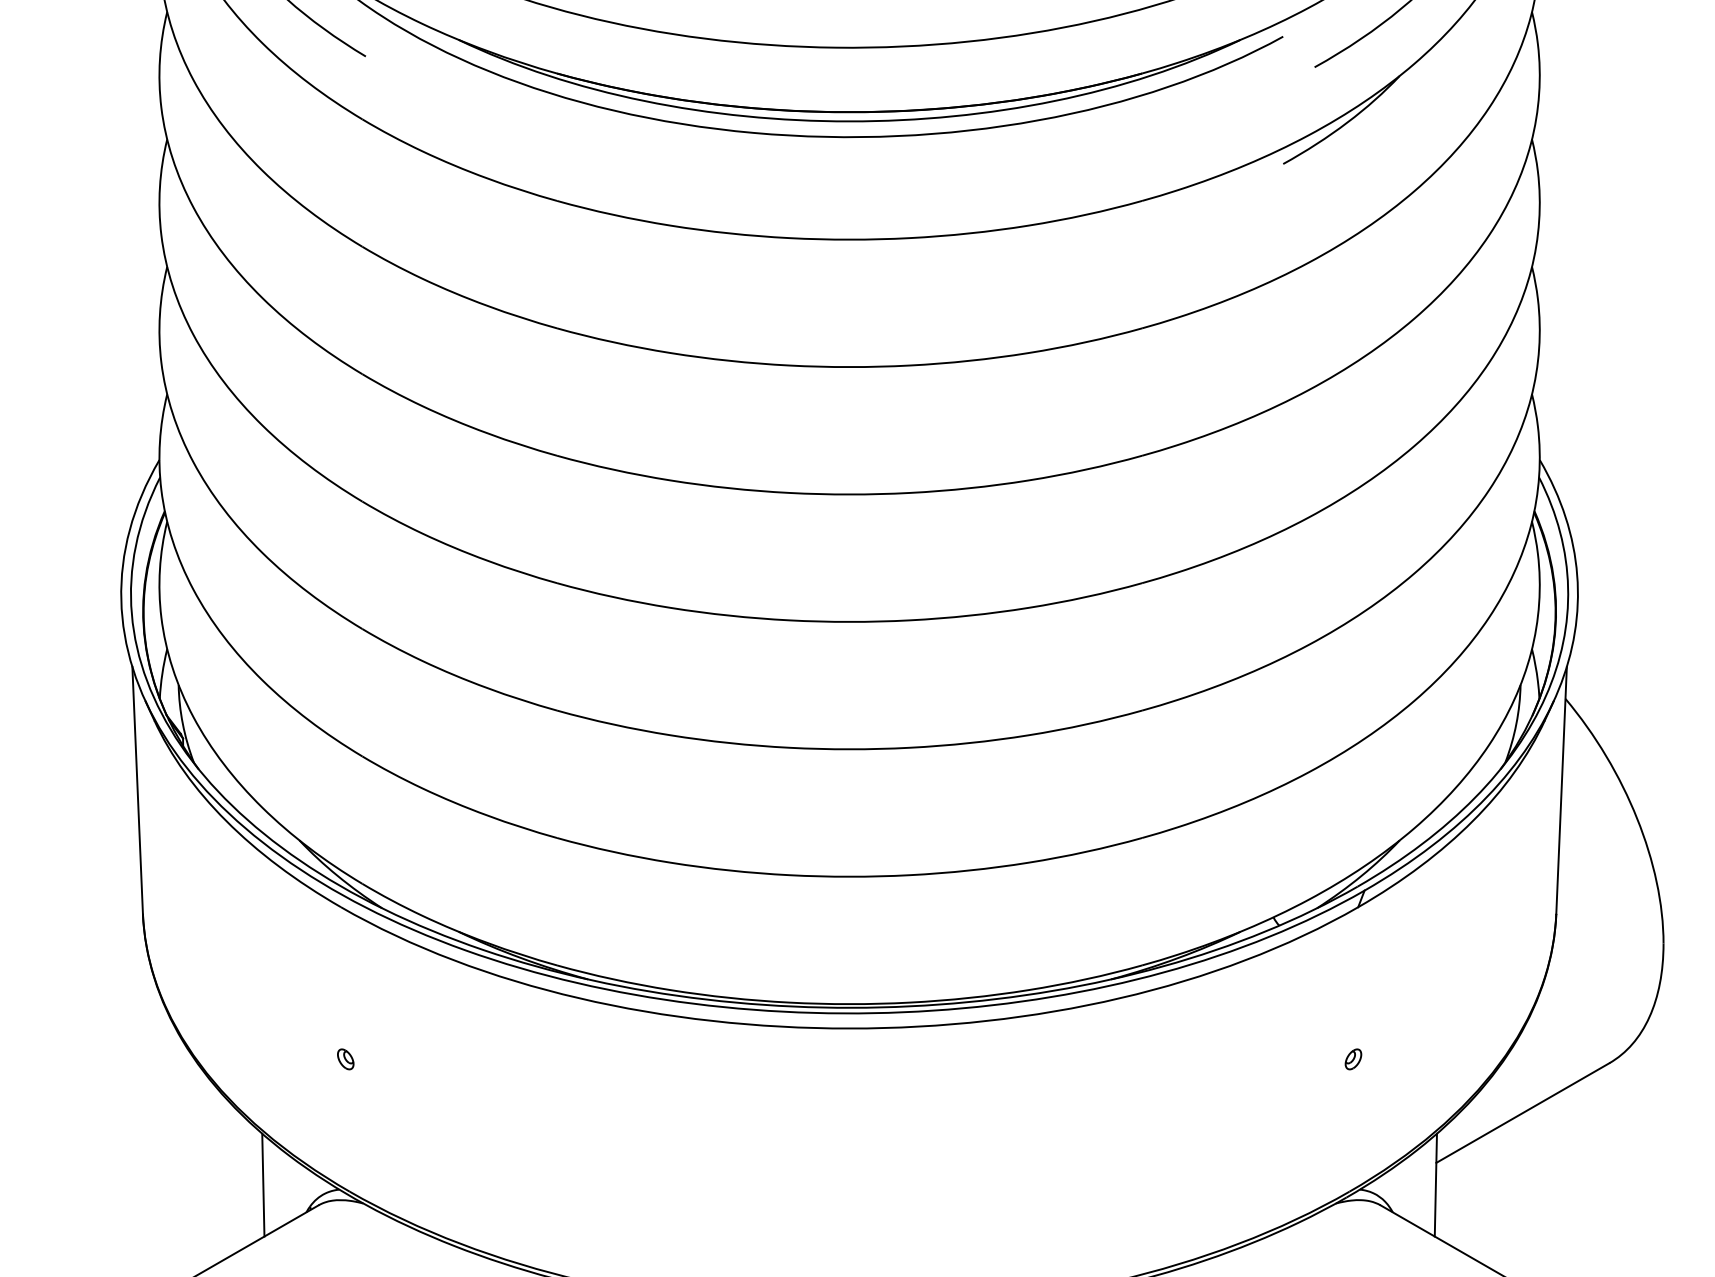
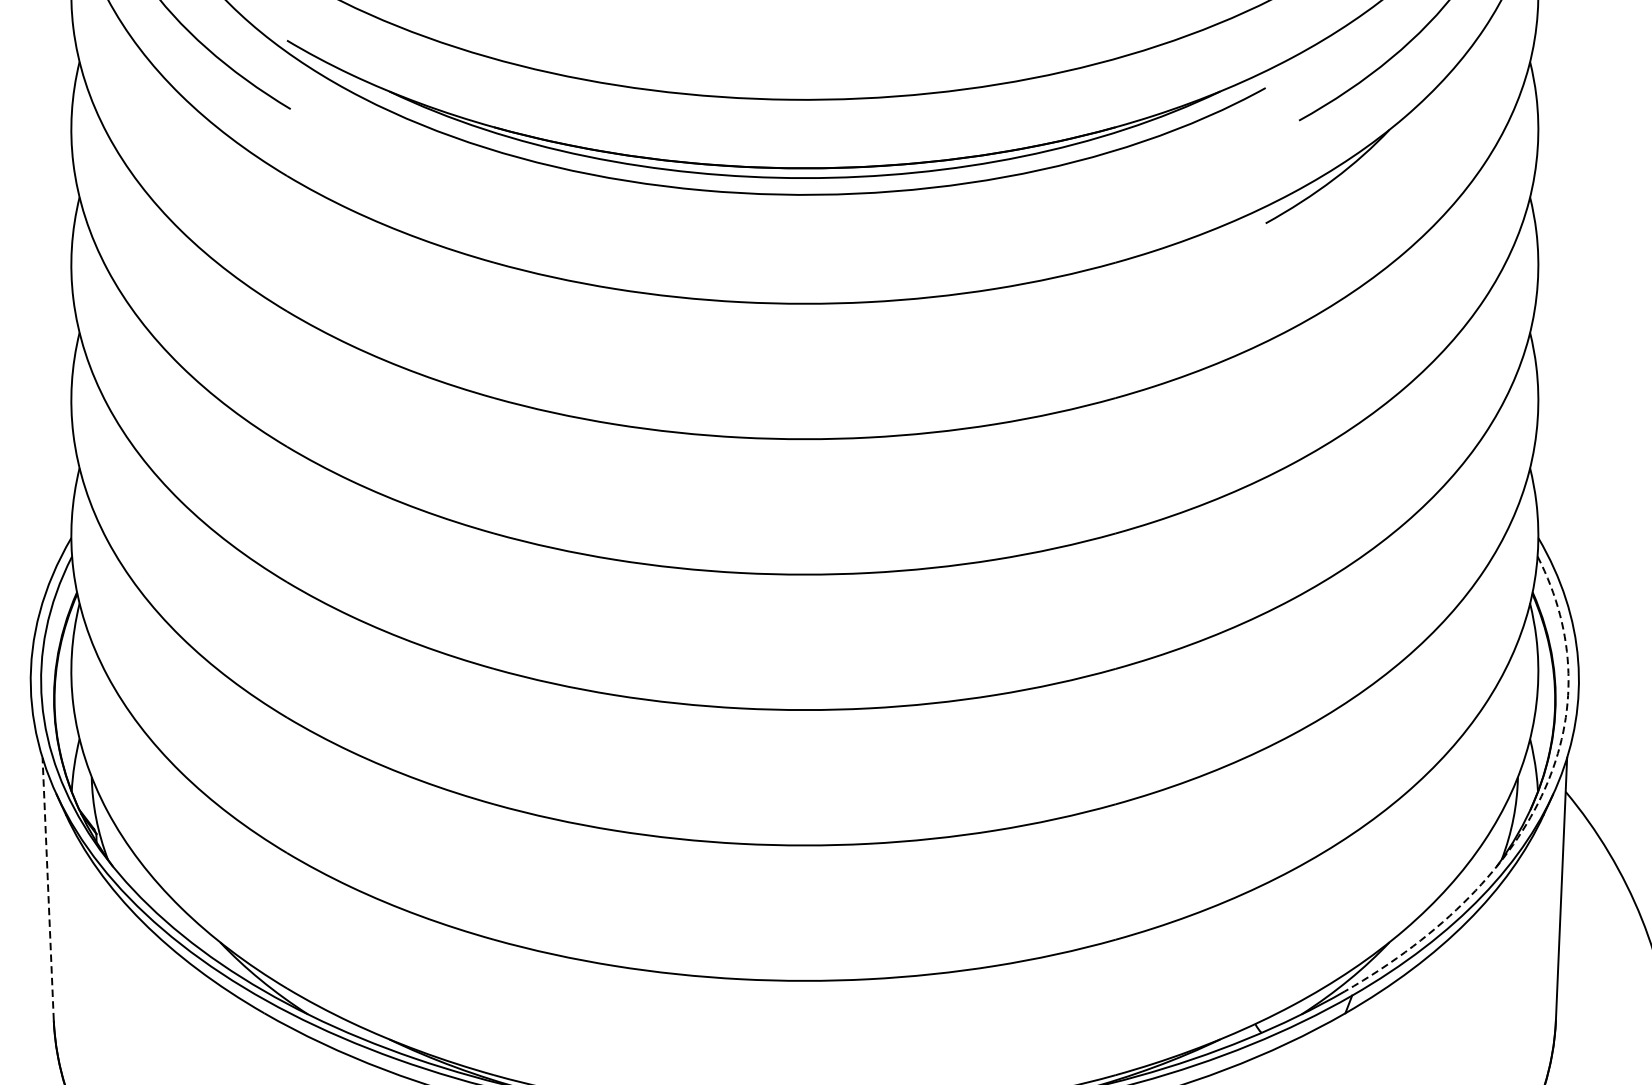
arc: (1536, 715) -> (1534, 809), solid -> dashed
line: (137, 790) -> (48, 889), solid -> dashed

